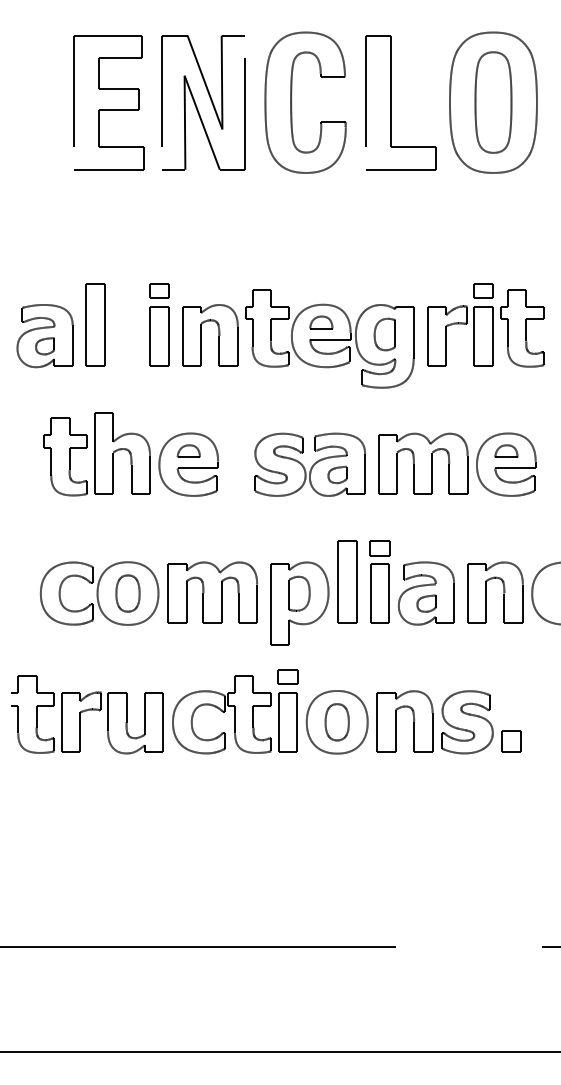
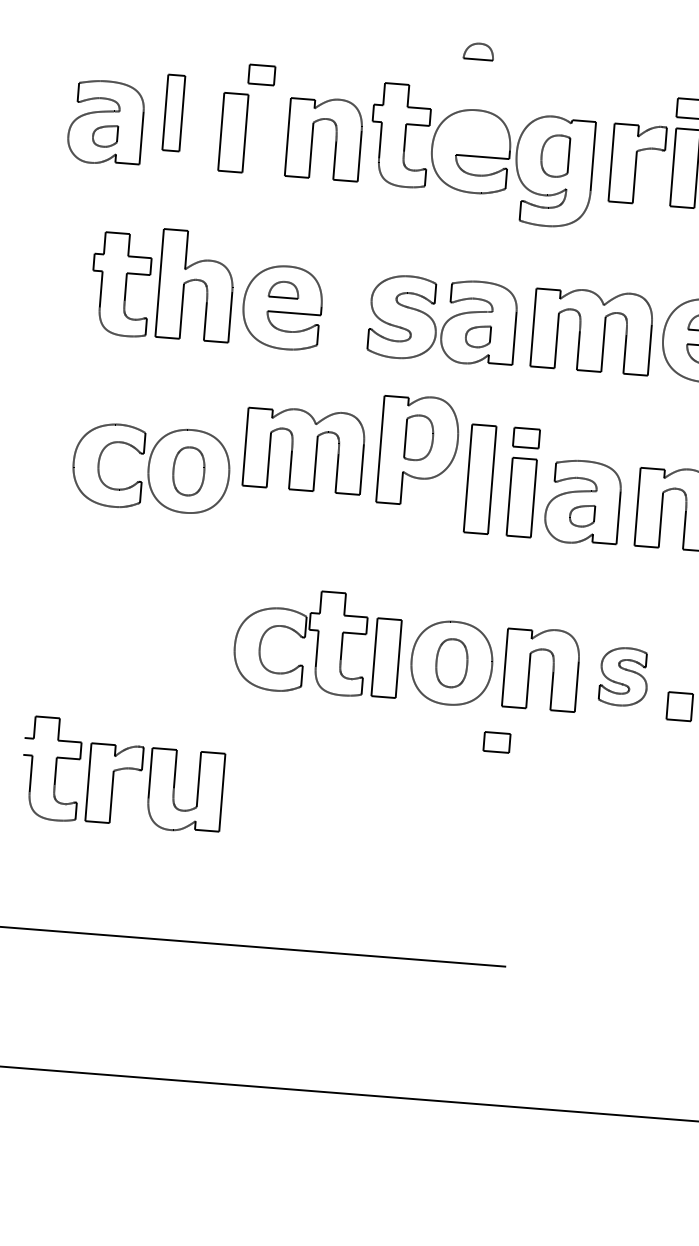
part: (321, 322) -> (479, 51), moved
part: (95, 324) -> (173, 112), size x0.7
part: (159, 336) -> (233, 133), moved
part: (212, 592) -> (304, 449), moved
part: (299, 603) -> (418, 450), moved
part: (287, 676) -> (496, 741), moved
part: (87, 714) -> (123, 774), moved
part: (467, 722) -> (623, 677), size x0.7

